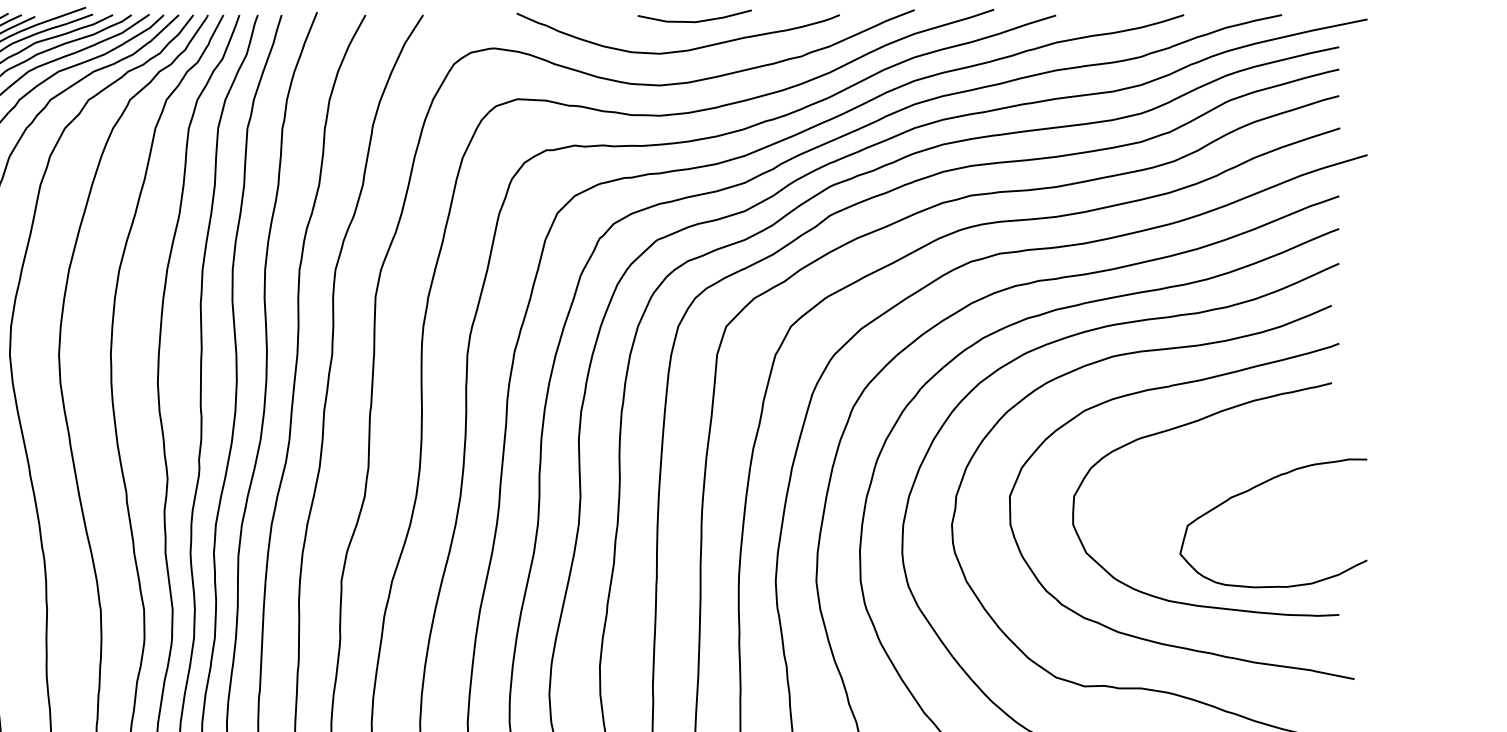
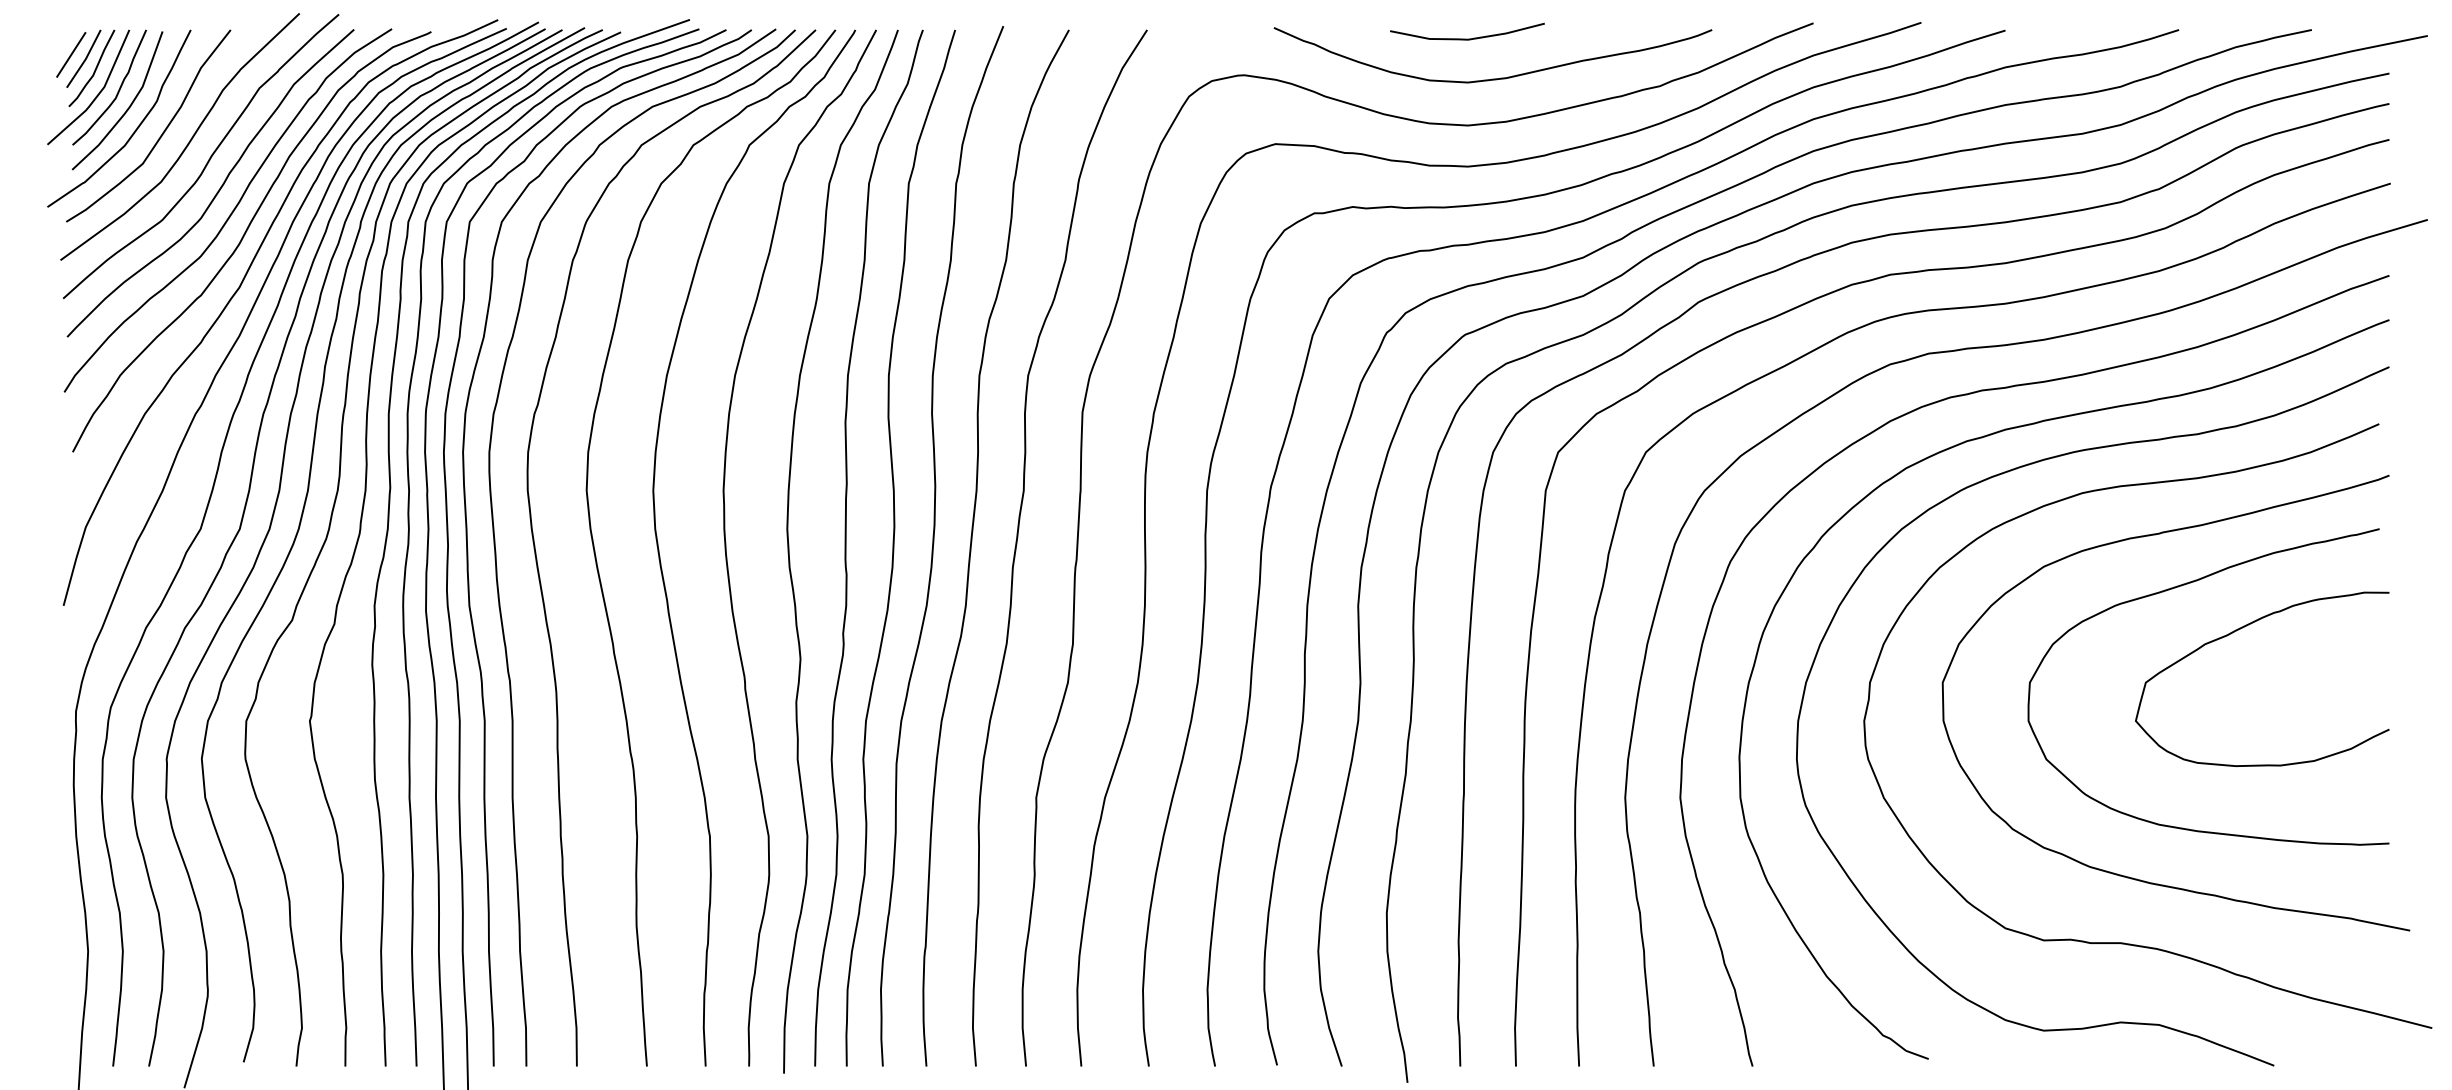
curve: (694, 21) -> (1467, 38), moved
curve: (1255, 487) -> (2238, 630), moved

